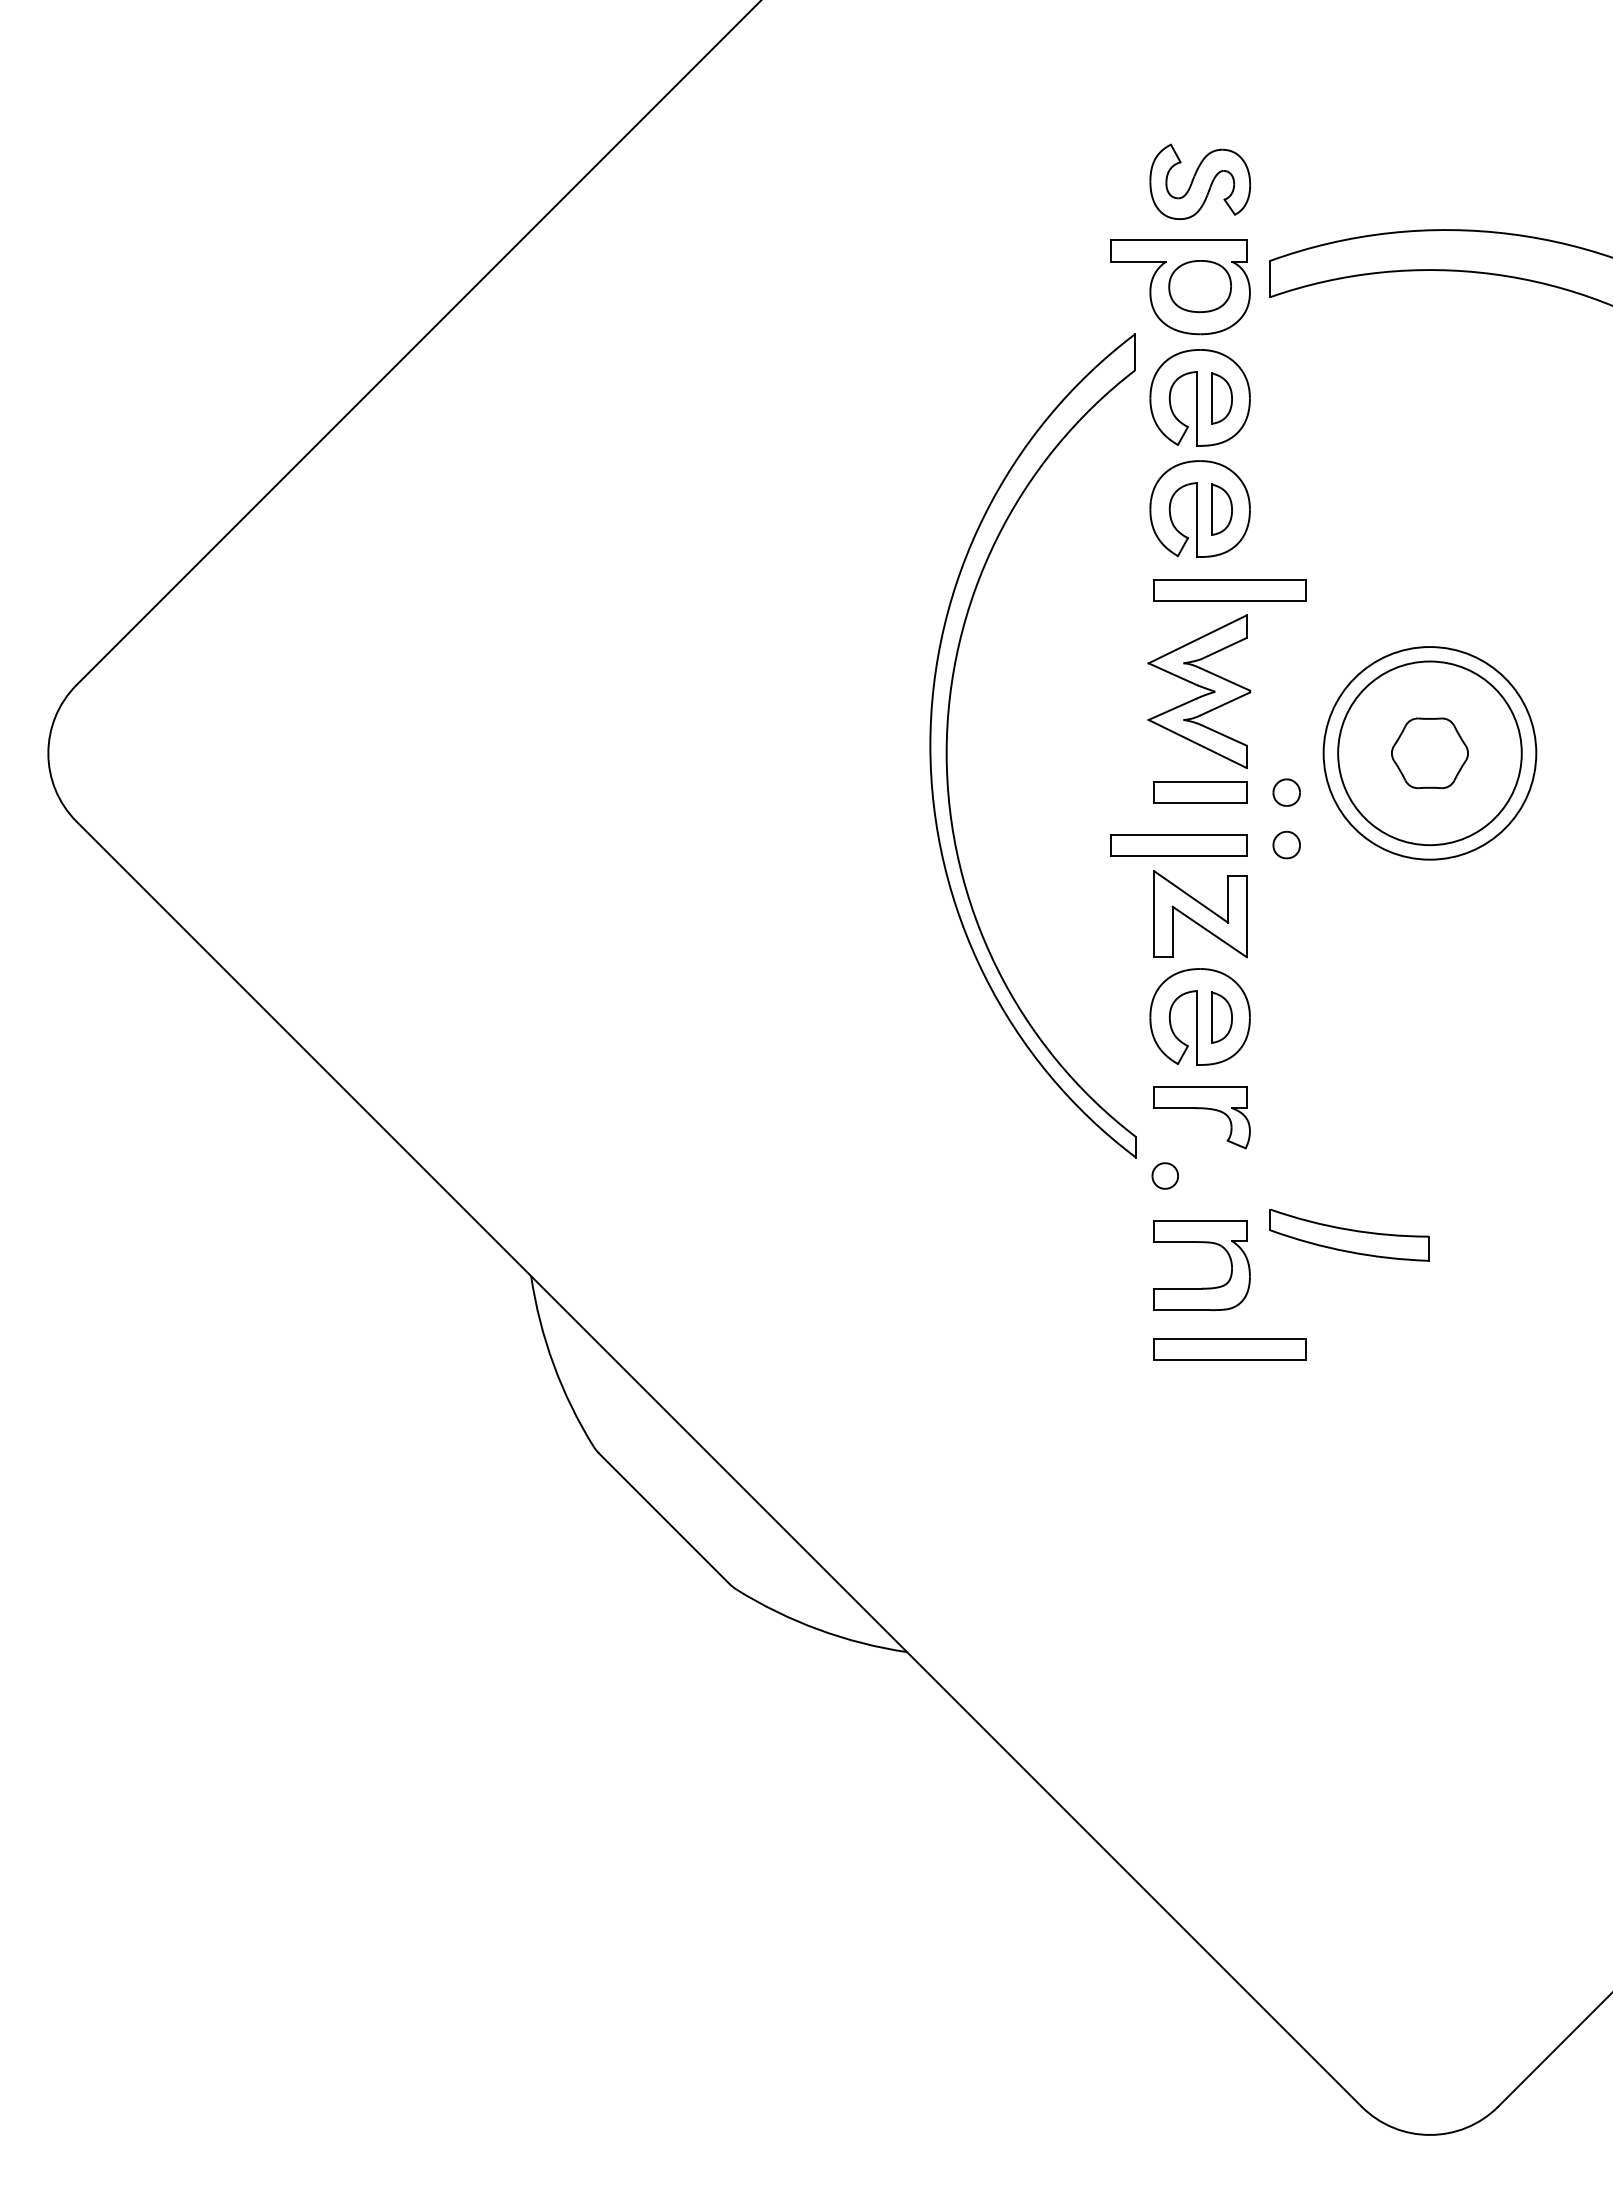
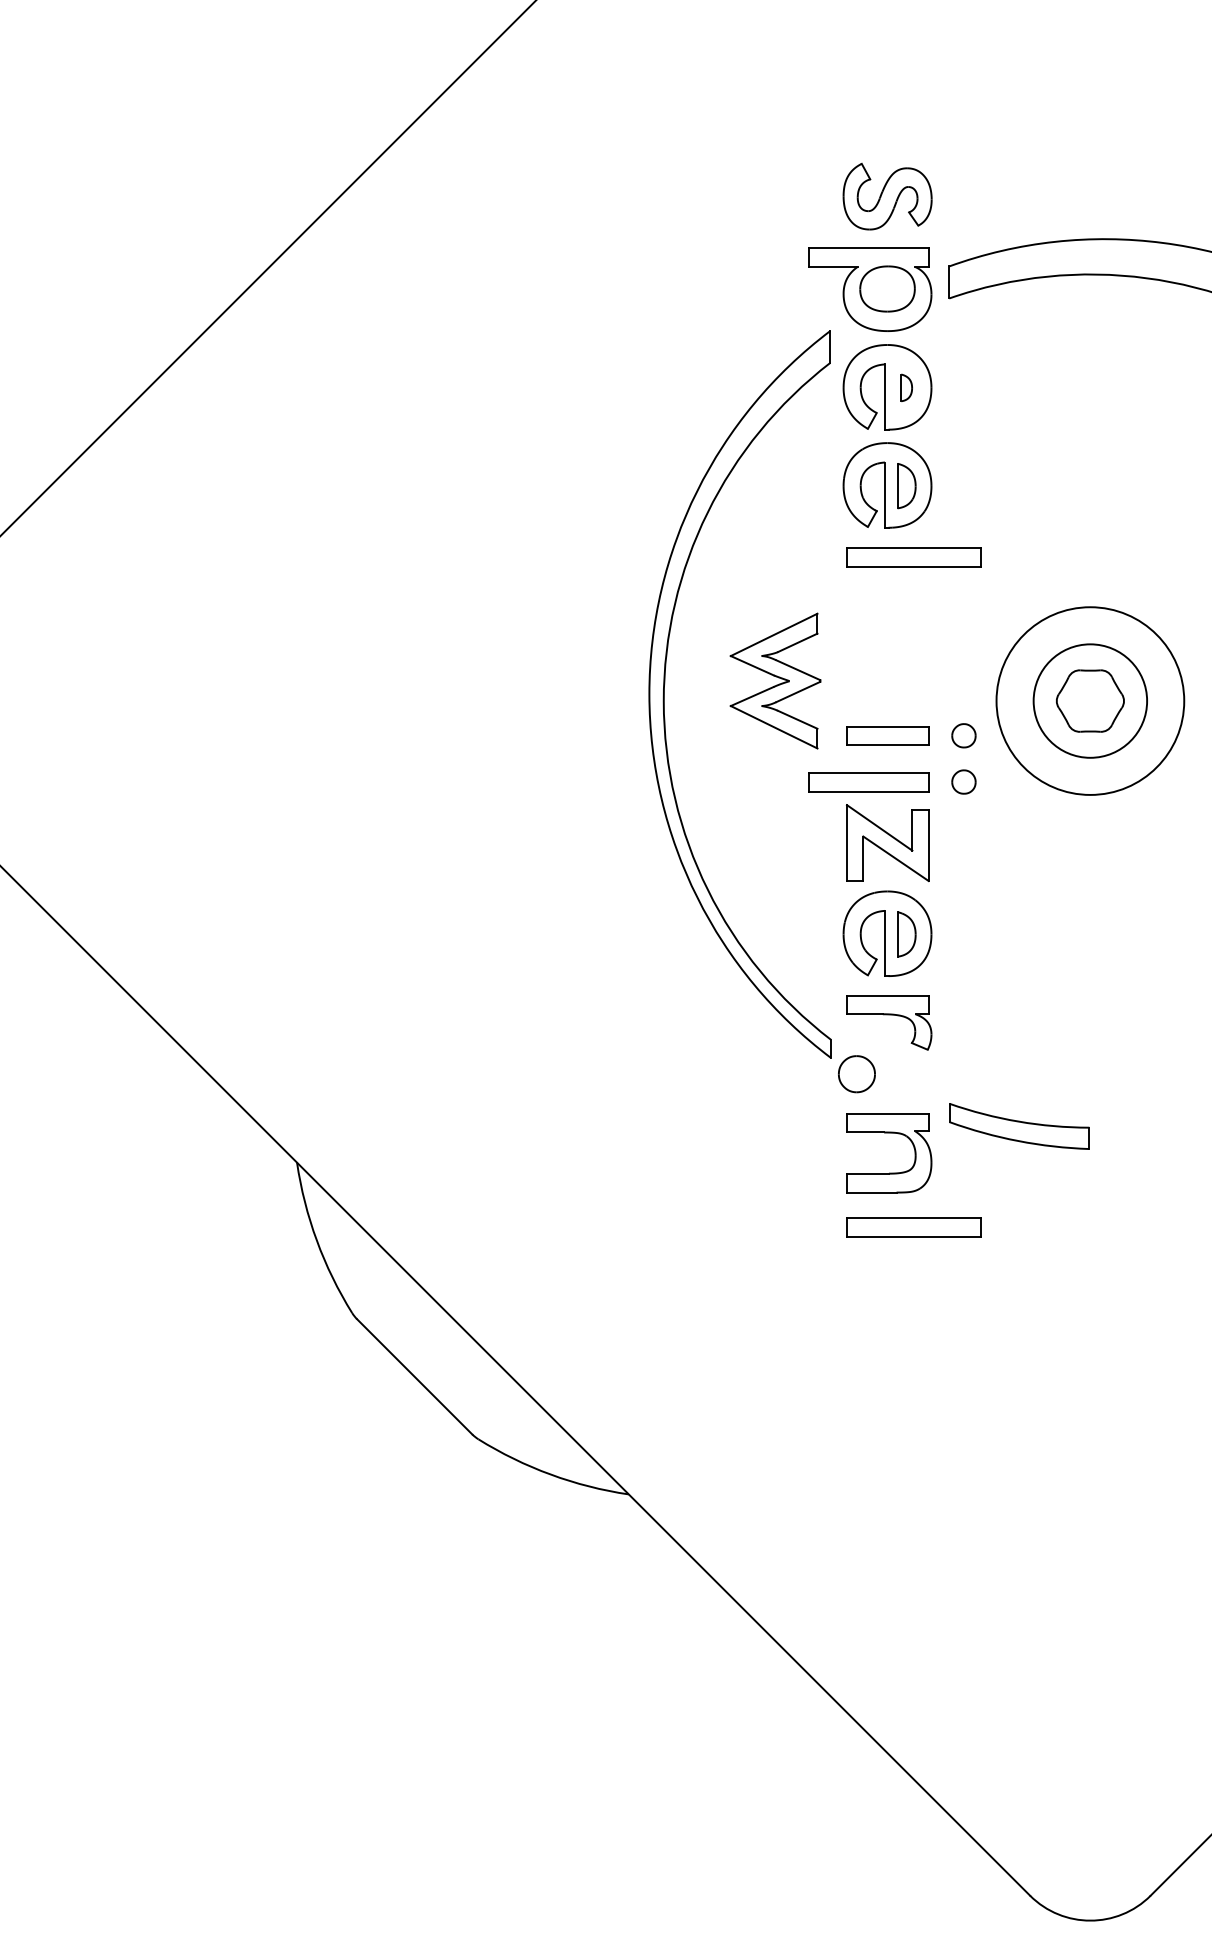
part: (1221, 398) -> (906, 387), size x0.6
part: (1199, 691) -> (775, 680), moved
circle: (1429, 753) -> (1089, 701), size x0.7
part: (1164, 1175) -> (856, 1073), size x1.6

